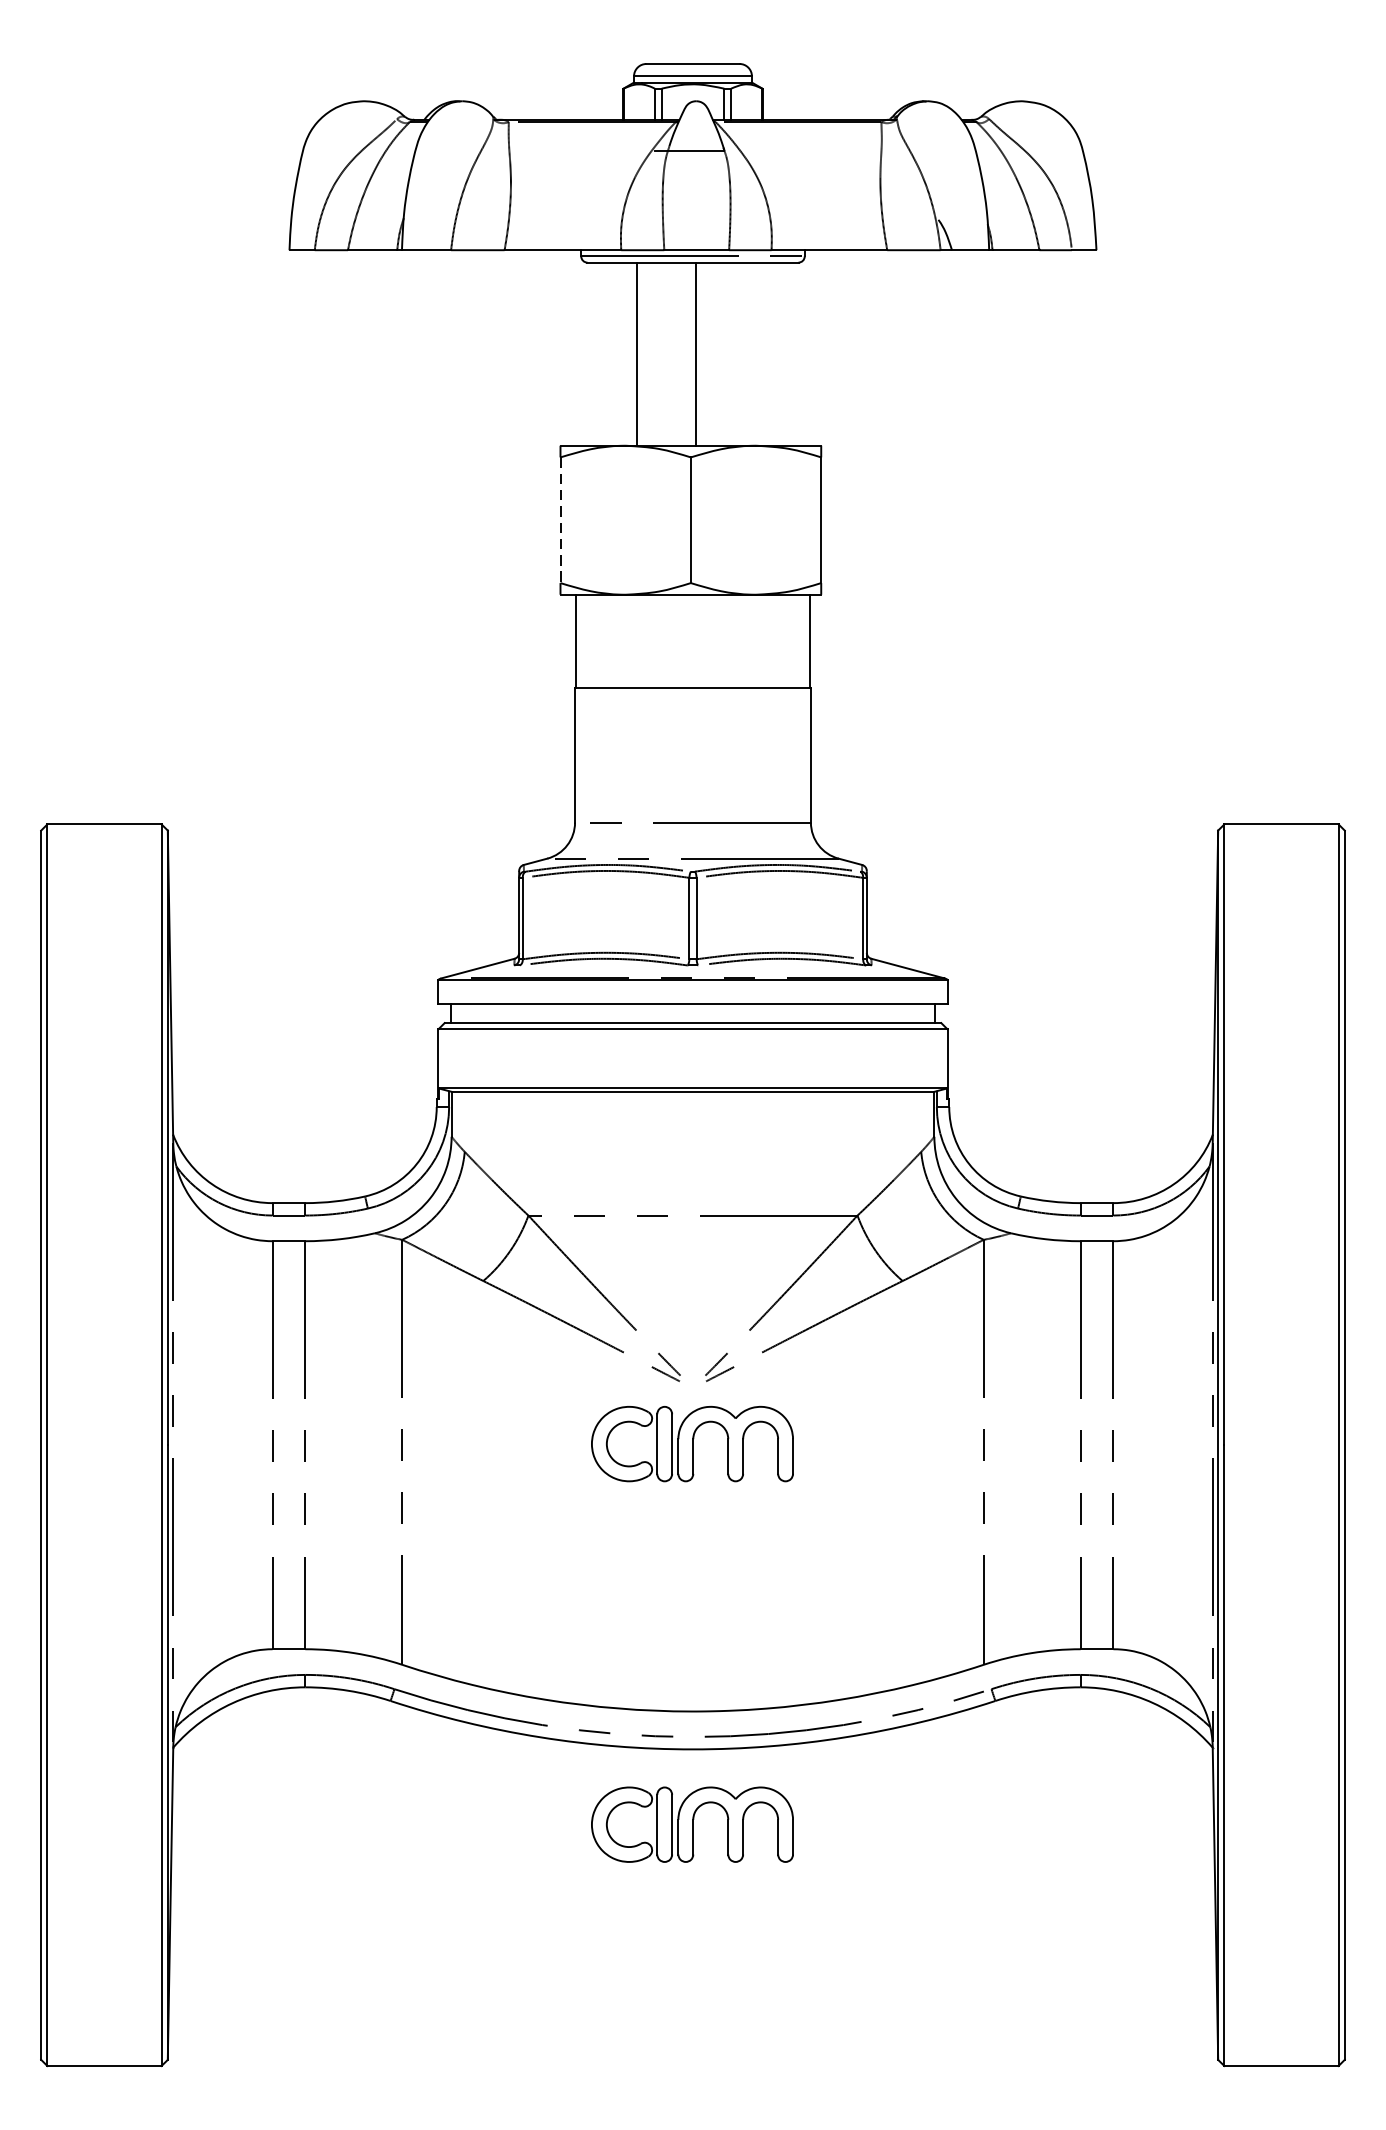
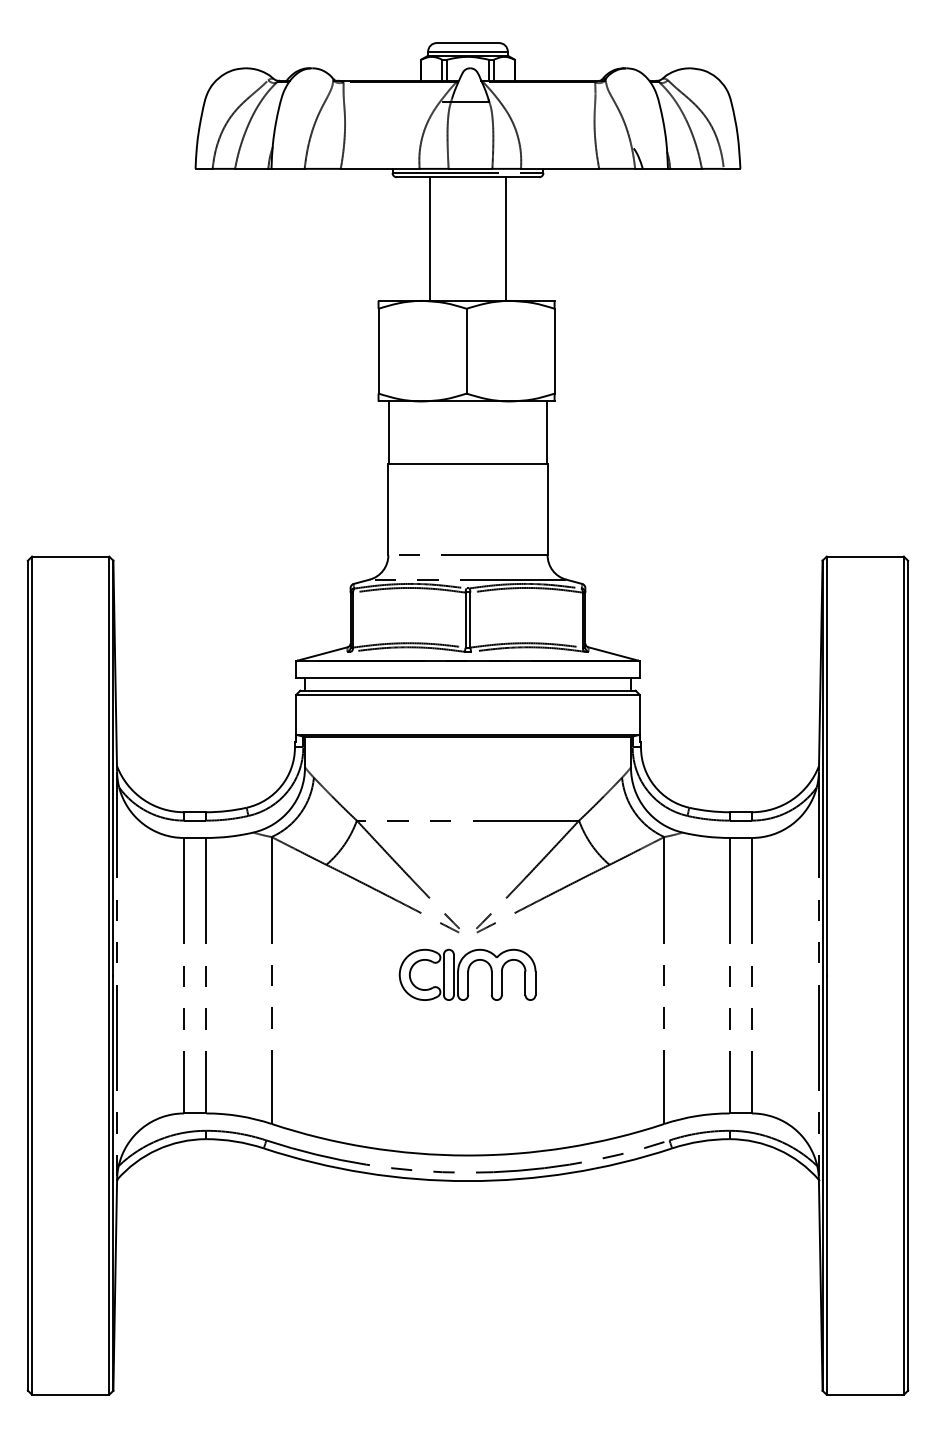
line: (695, 353) -> (505, 238), moved
line: (560, 520) -> (378, 351), dashed -> solid
part: (692, 1824) -> (467, 1231), removed

